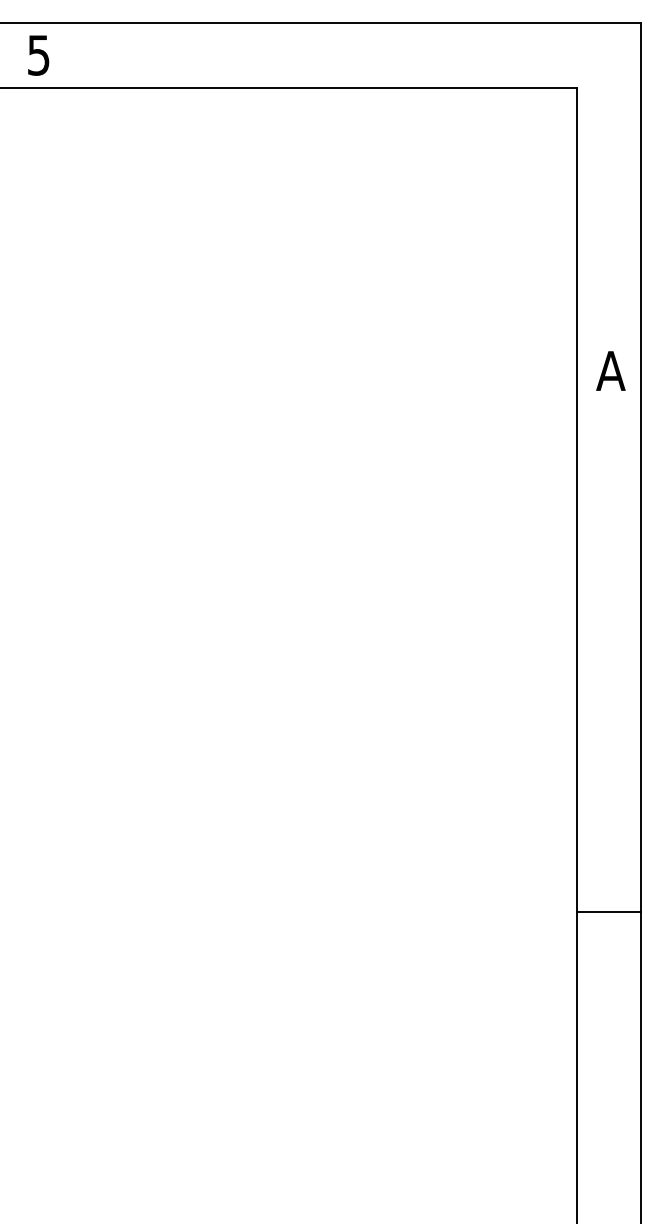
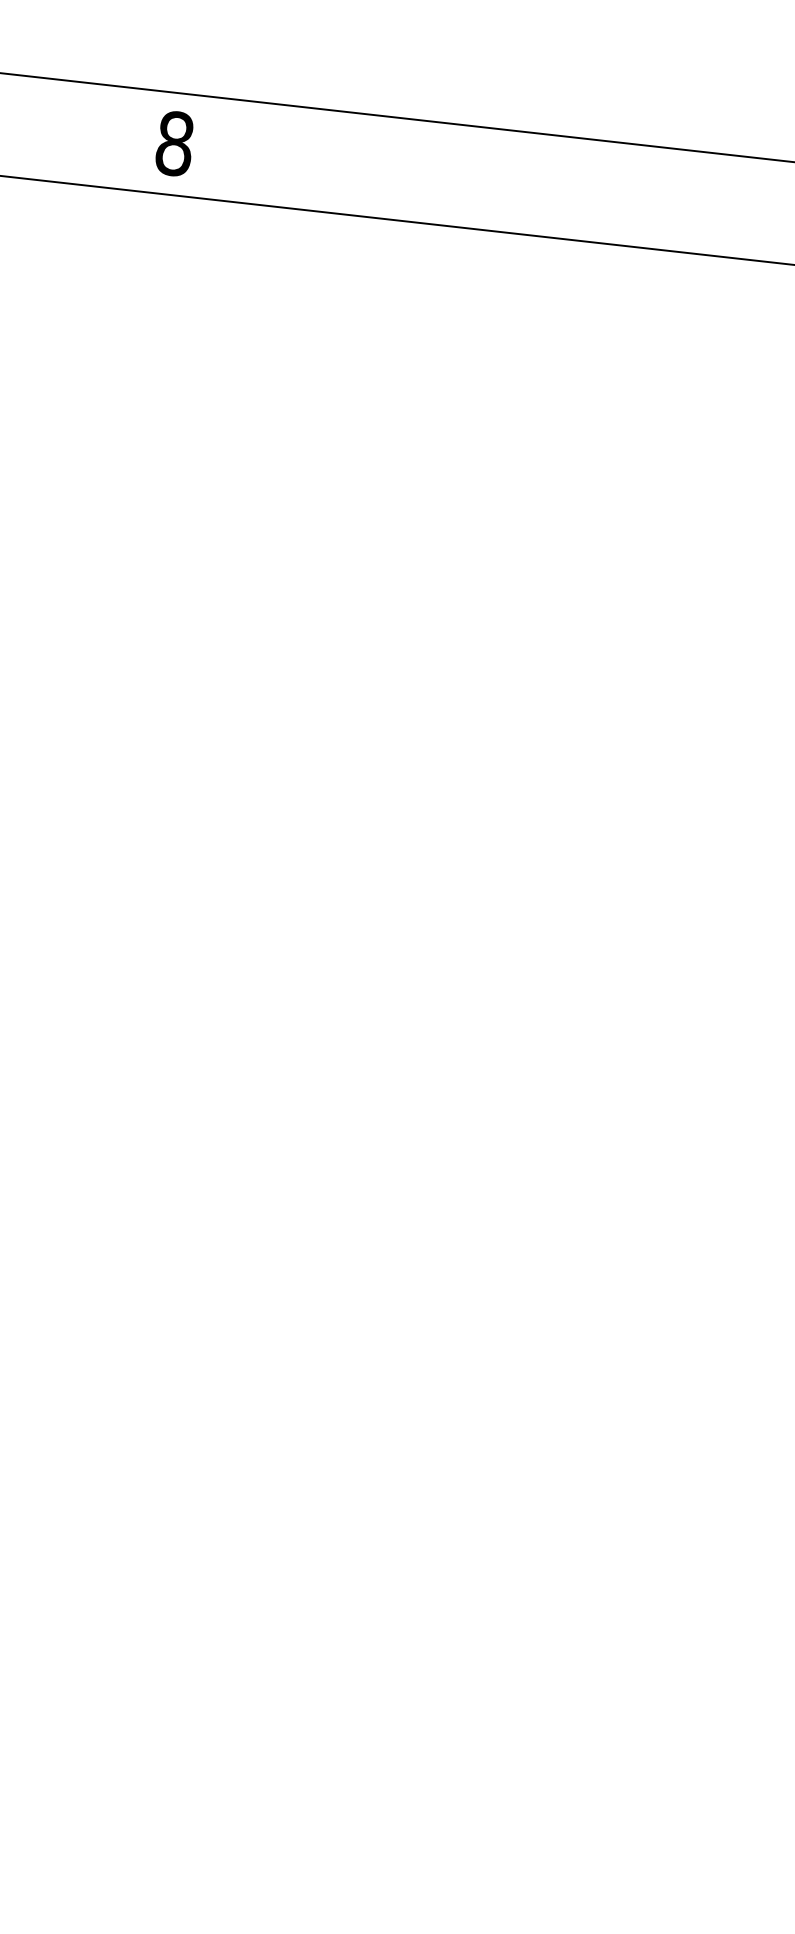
text: (38, 54) -> (174, 142), 5 -> 8

